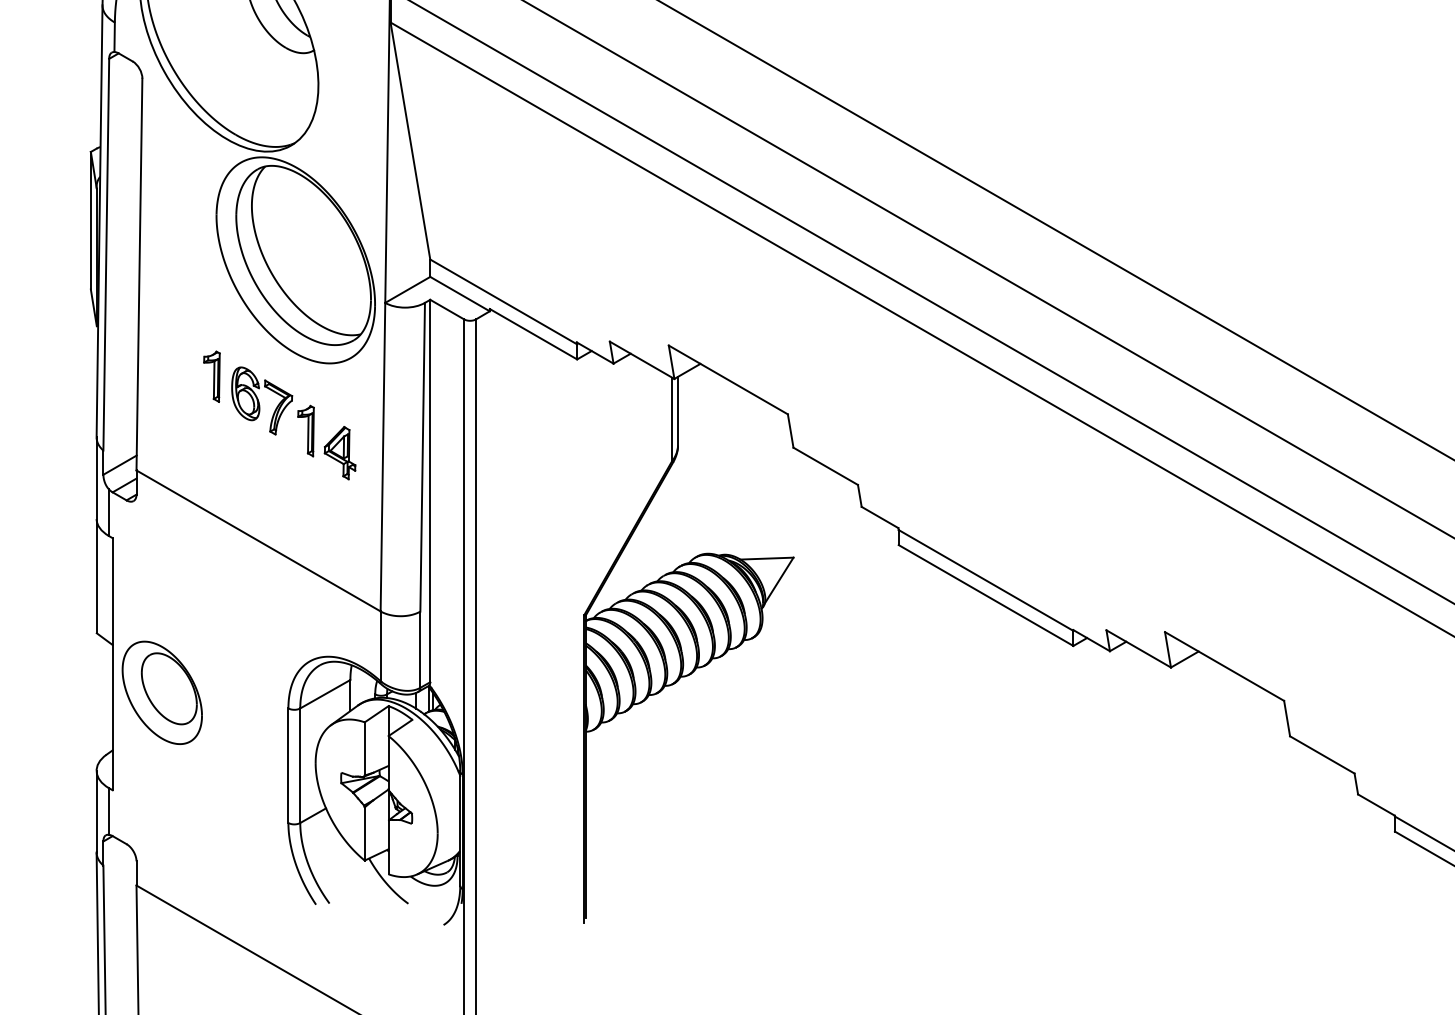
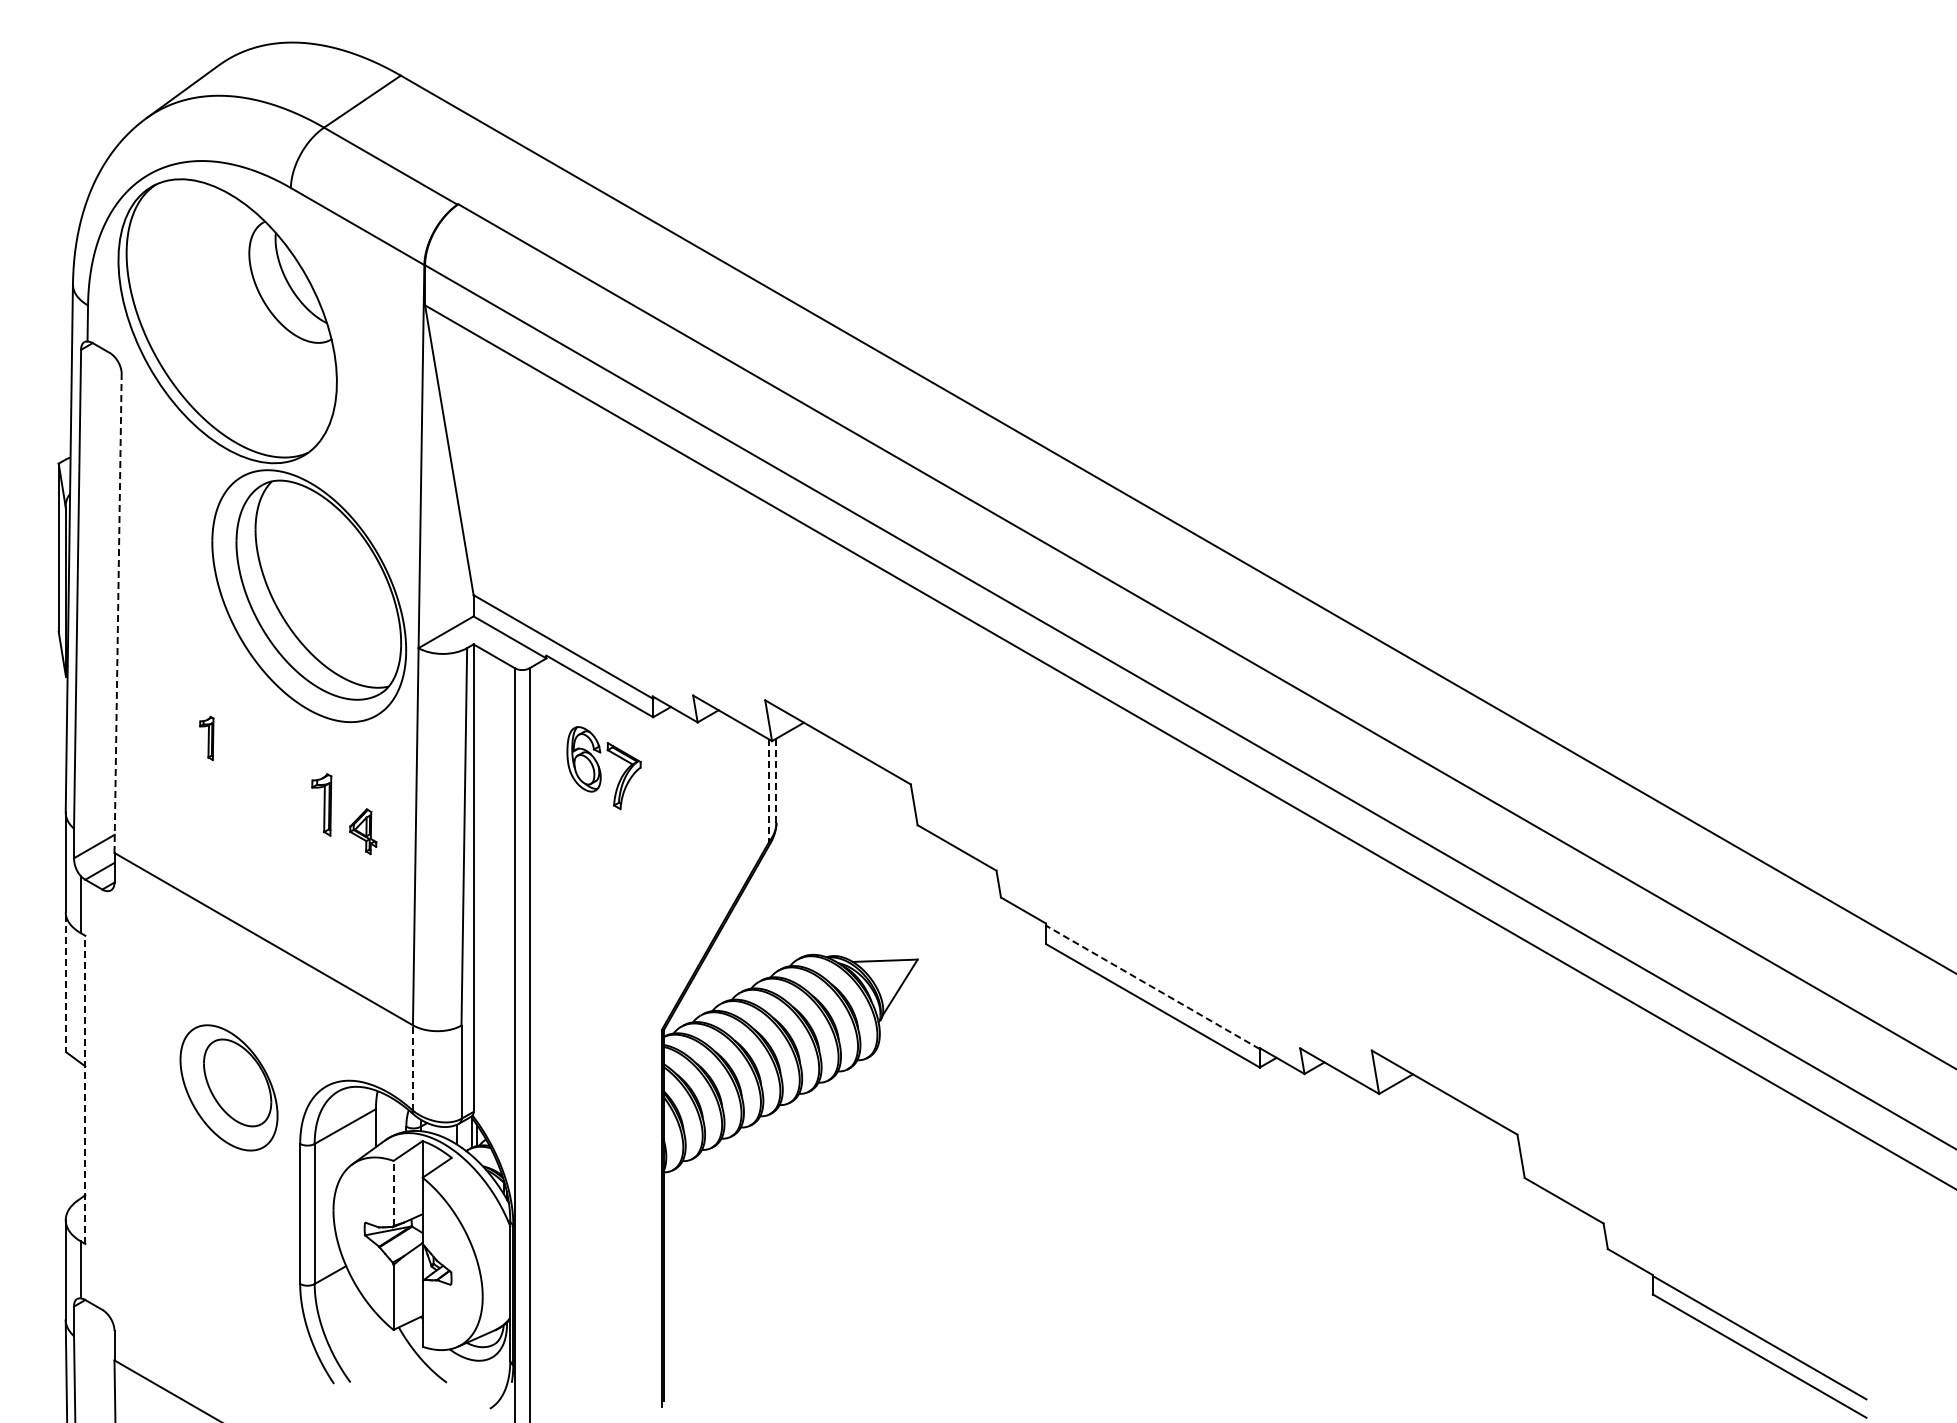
line: (139, 274) -> (118, 613), solid -> dashed
part: (211, 376) -> (206, 738), size x0.7
part: (261, 401) -> (603, 768), moved
line: (678, 411) -> (776, 781), solid -> dashed
line: (672, 420) -> (769, 791), solid -> dashed
part: (339, 452) -> (362, 831), size x0.7
line: (96, 577) -> (65, 983), solid -> dashed
line: (985, 580) -> (1152, 987), solid -> dashed
line: (380, 646) -> (412, 1068), solid -> dashed
line: (112, 663) -> (85, 1089), solid -> dashed
part: (161, 692) -> (228, 1087), moved
line: (364, 748) -> (393, 1193), solid -> dashed

